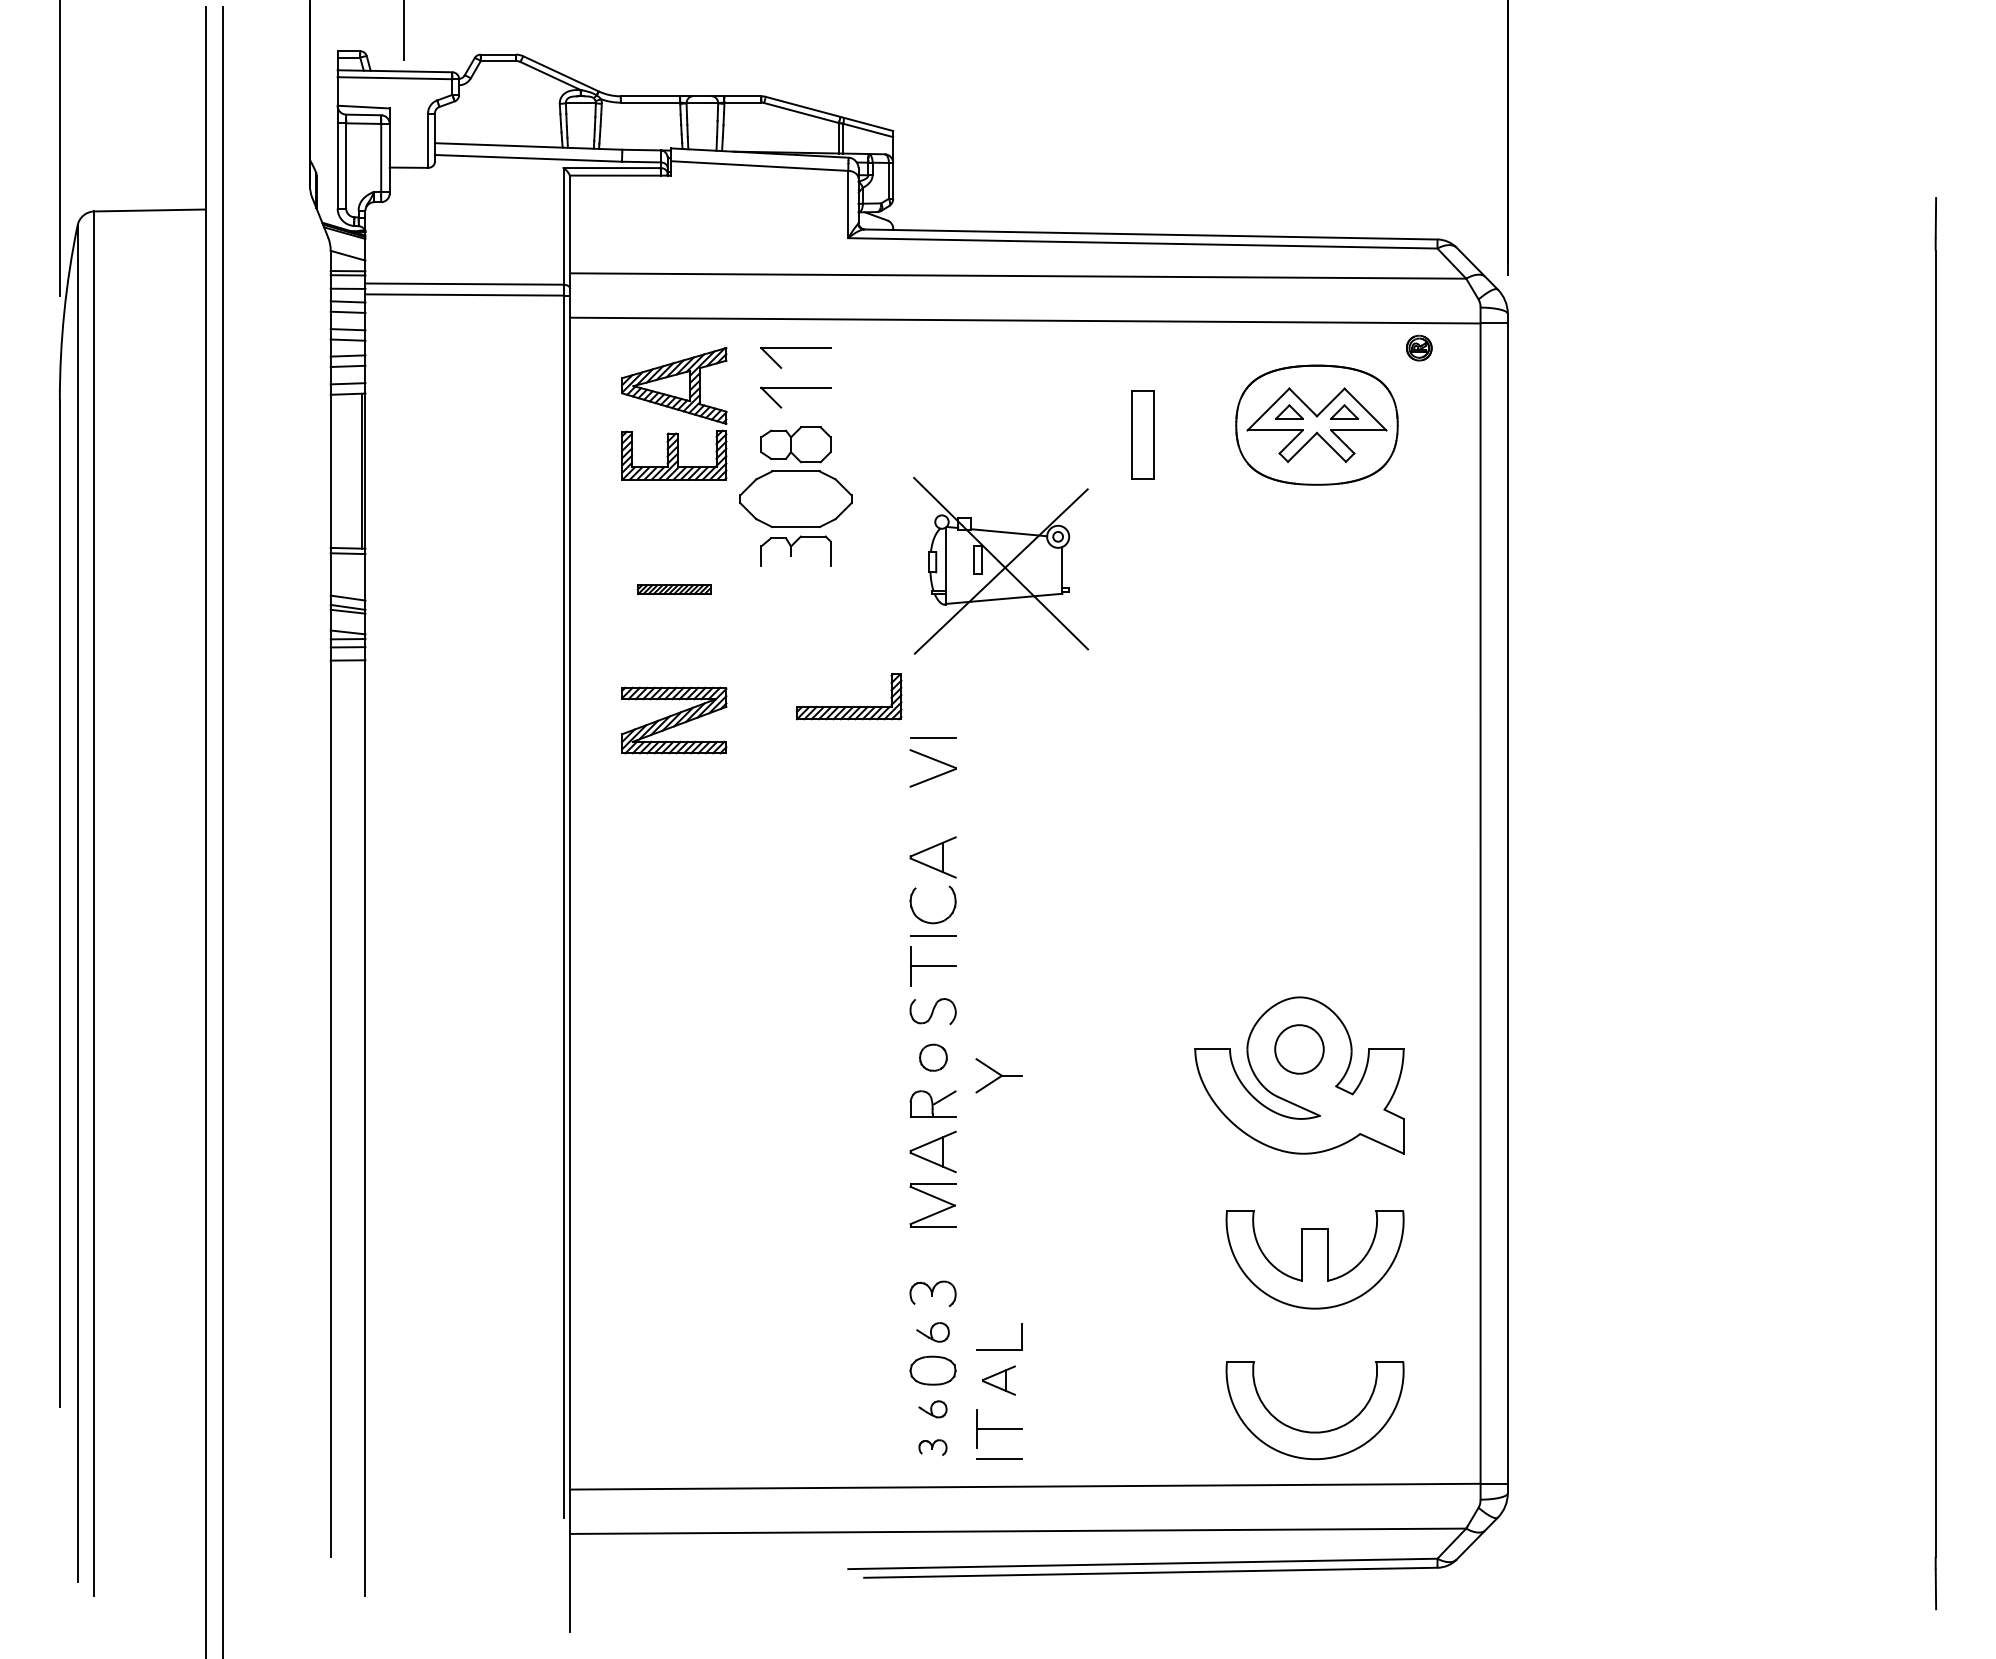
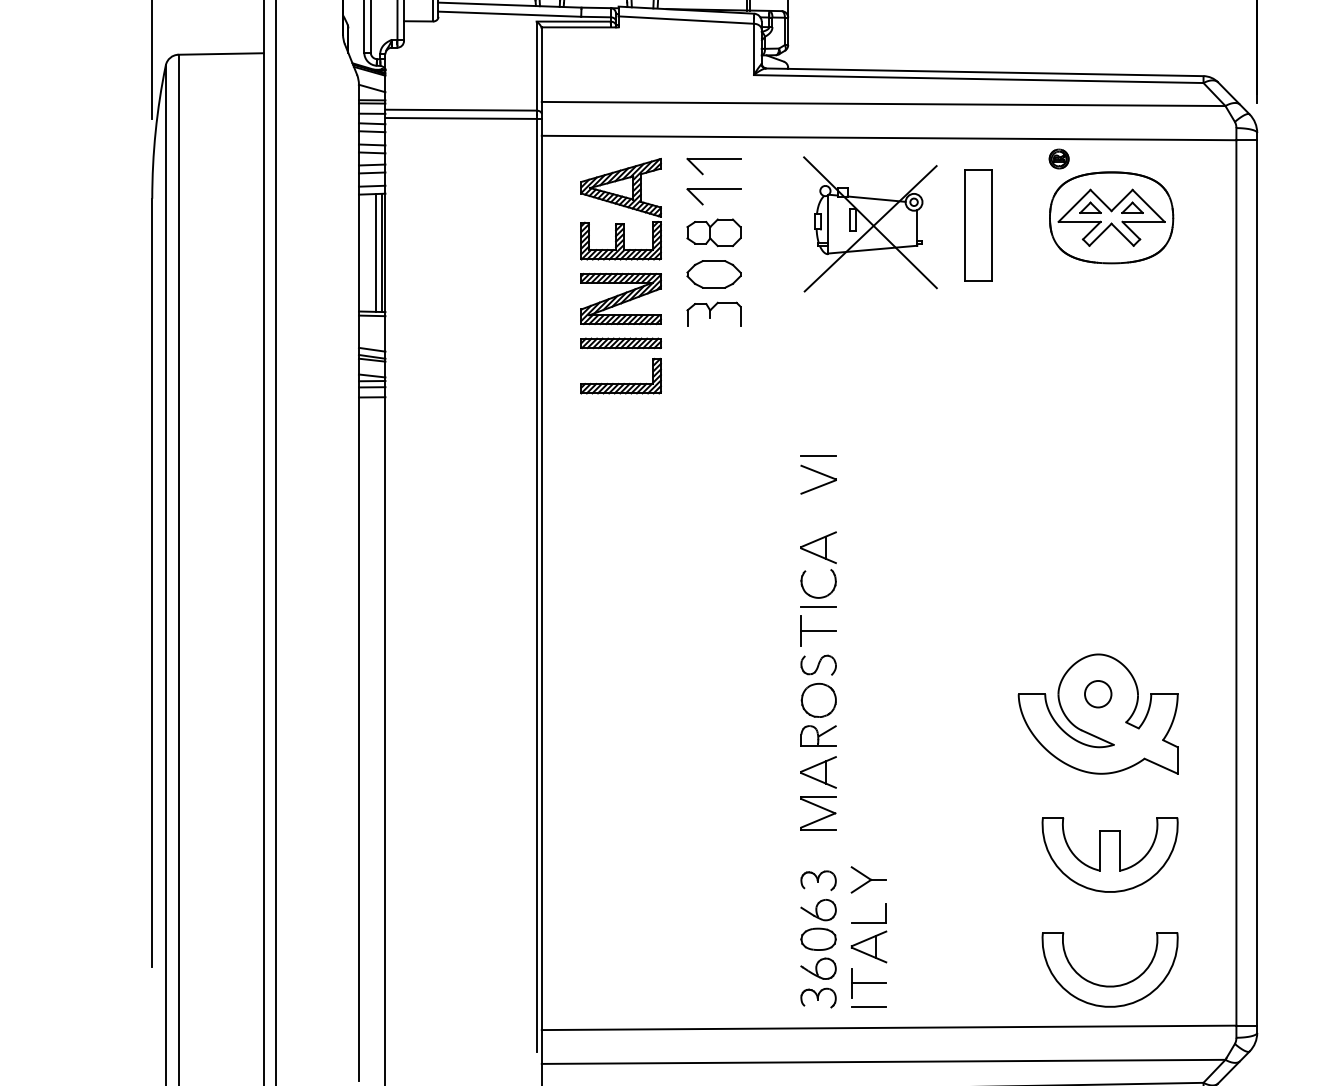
part: (1419, 347) -> (1059, 158), moved
part: (1142, 434) -> (978, 224), size x1.67
line: (352, 471) -> (375, 253), added
part: (795, 499) -> (713, 274), size x0.62
part: (1001, 565) -> (870, 224), moved
part: (674, 589) -> (621, 343), size x1.43
part: (845, 705) -> (618, 382), moved
part: (674, 720) -> (621, 298), moved
part: (1299, 1049) -> (1098, 694), size x0.71
part: (933, 1057) -> (818, 700), size x1.67
part: (998, 1075) -> (868, 879), moved
part: (932, 1332) -> (818, 910), size x1.43
part: (998, 1380) -> (868, 946), size x1.43
part: (932, 1409) -> (818, 968), size x1.67
part: (932, 1447) -> (818, 997), size x1.67

